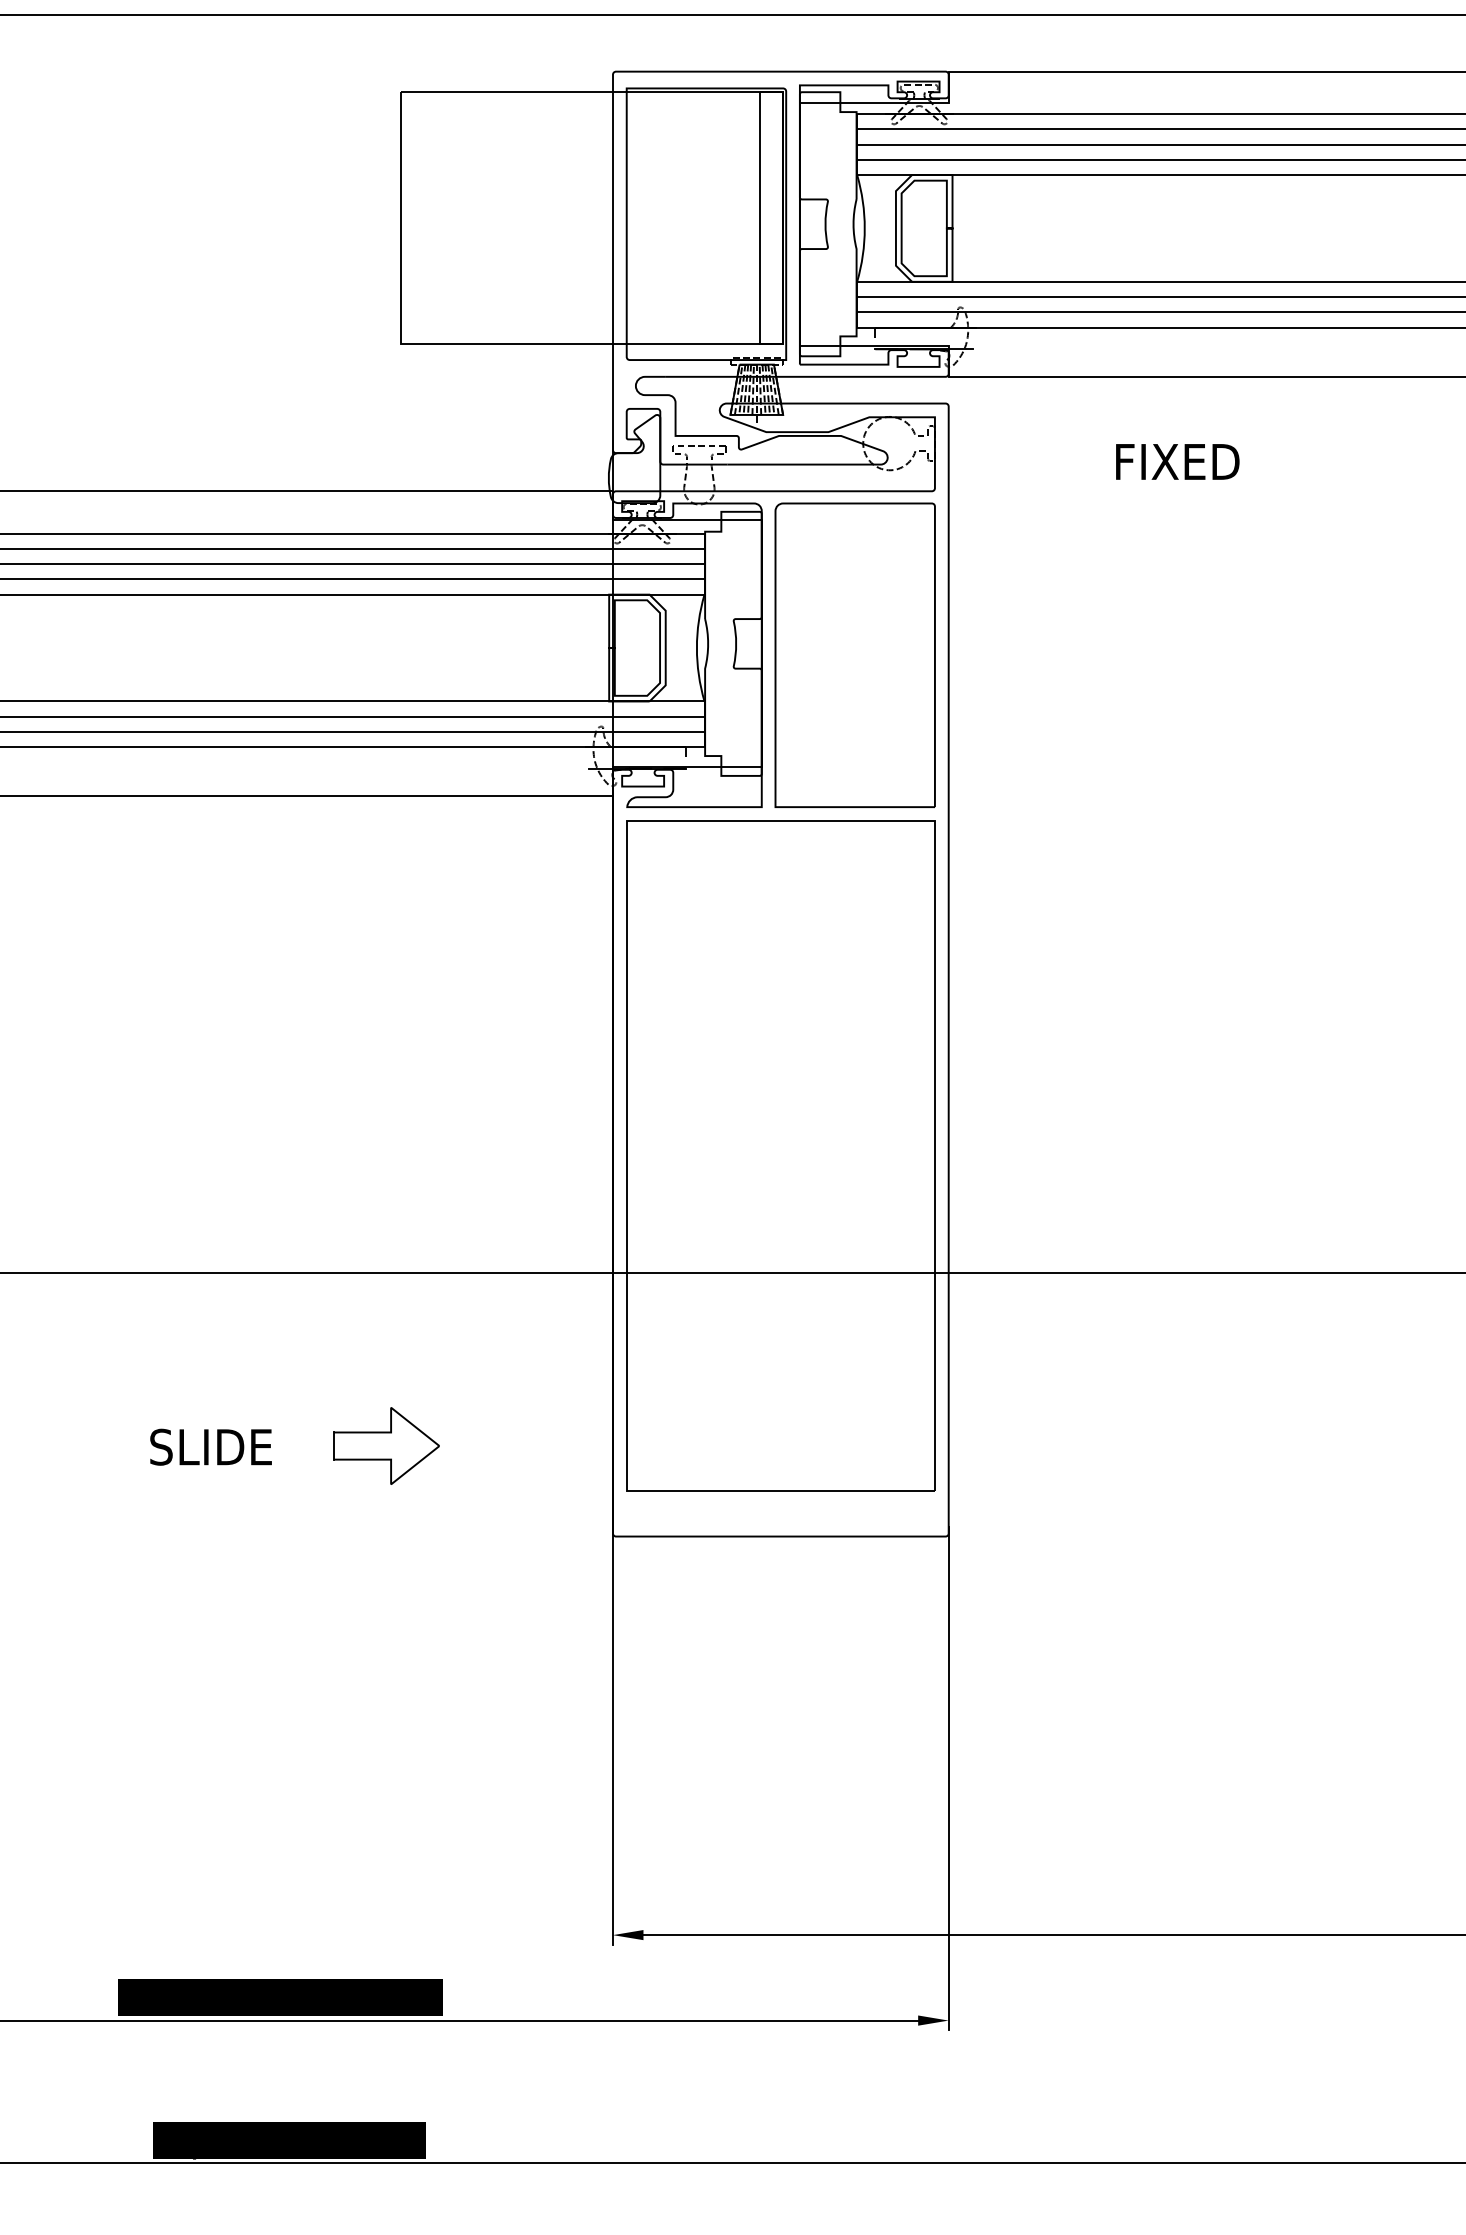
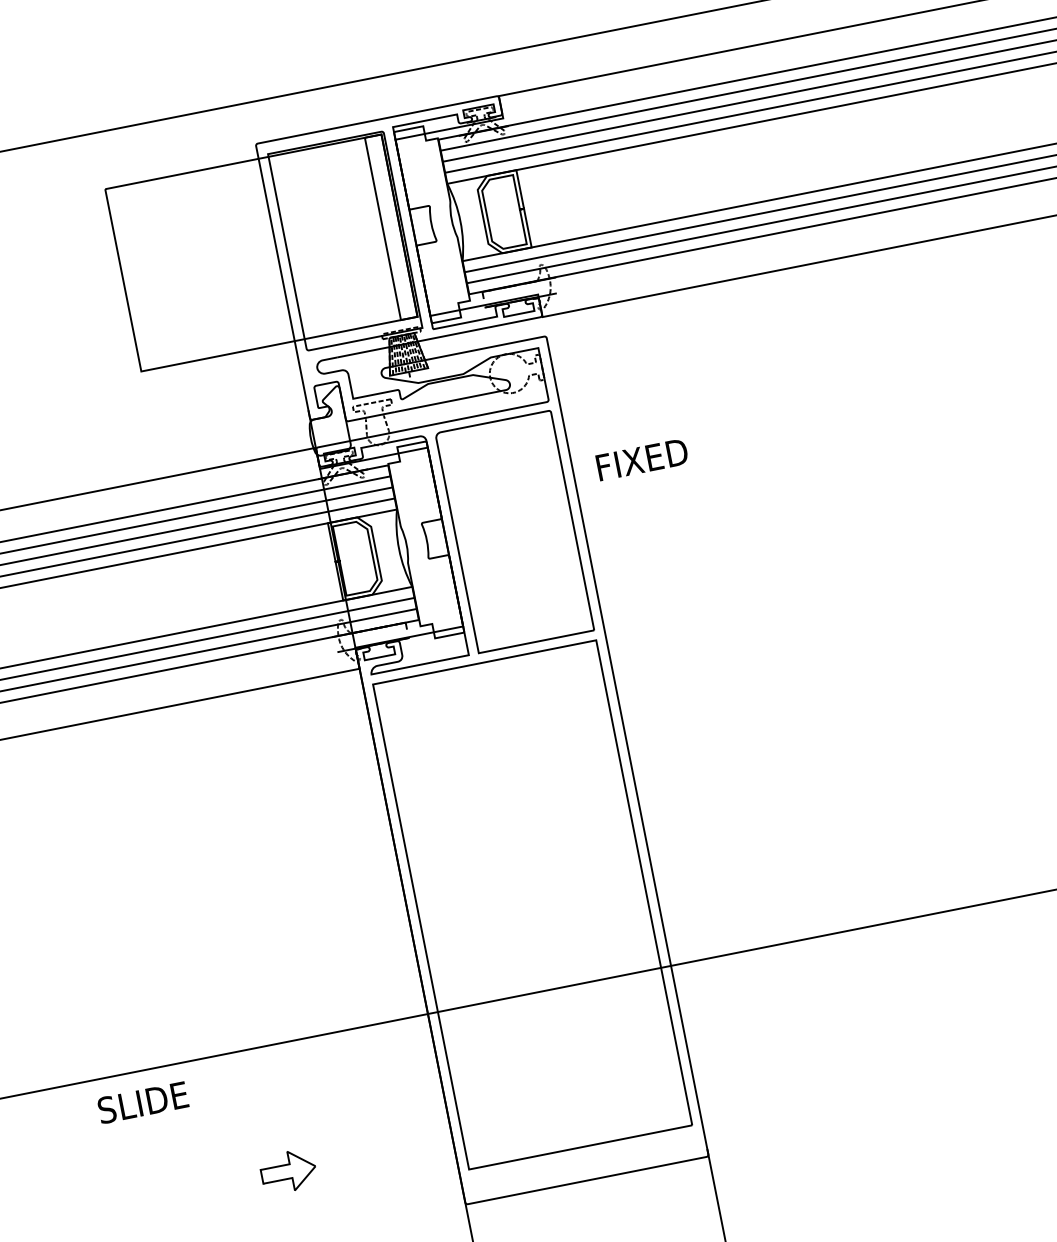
text: (1177, 461) -> (642, 459), moved
part: (386, 1445) -> (288, 1171), size x0.7
text: (210, 1446) -> (142, 1102), moved

